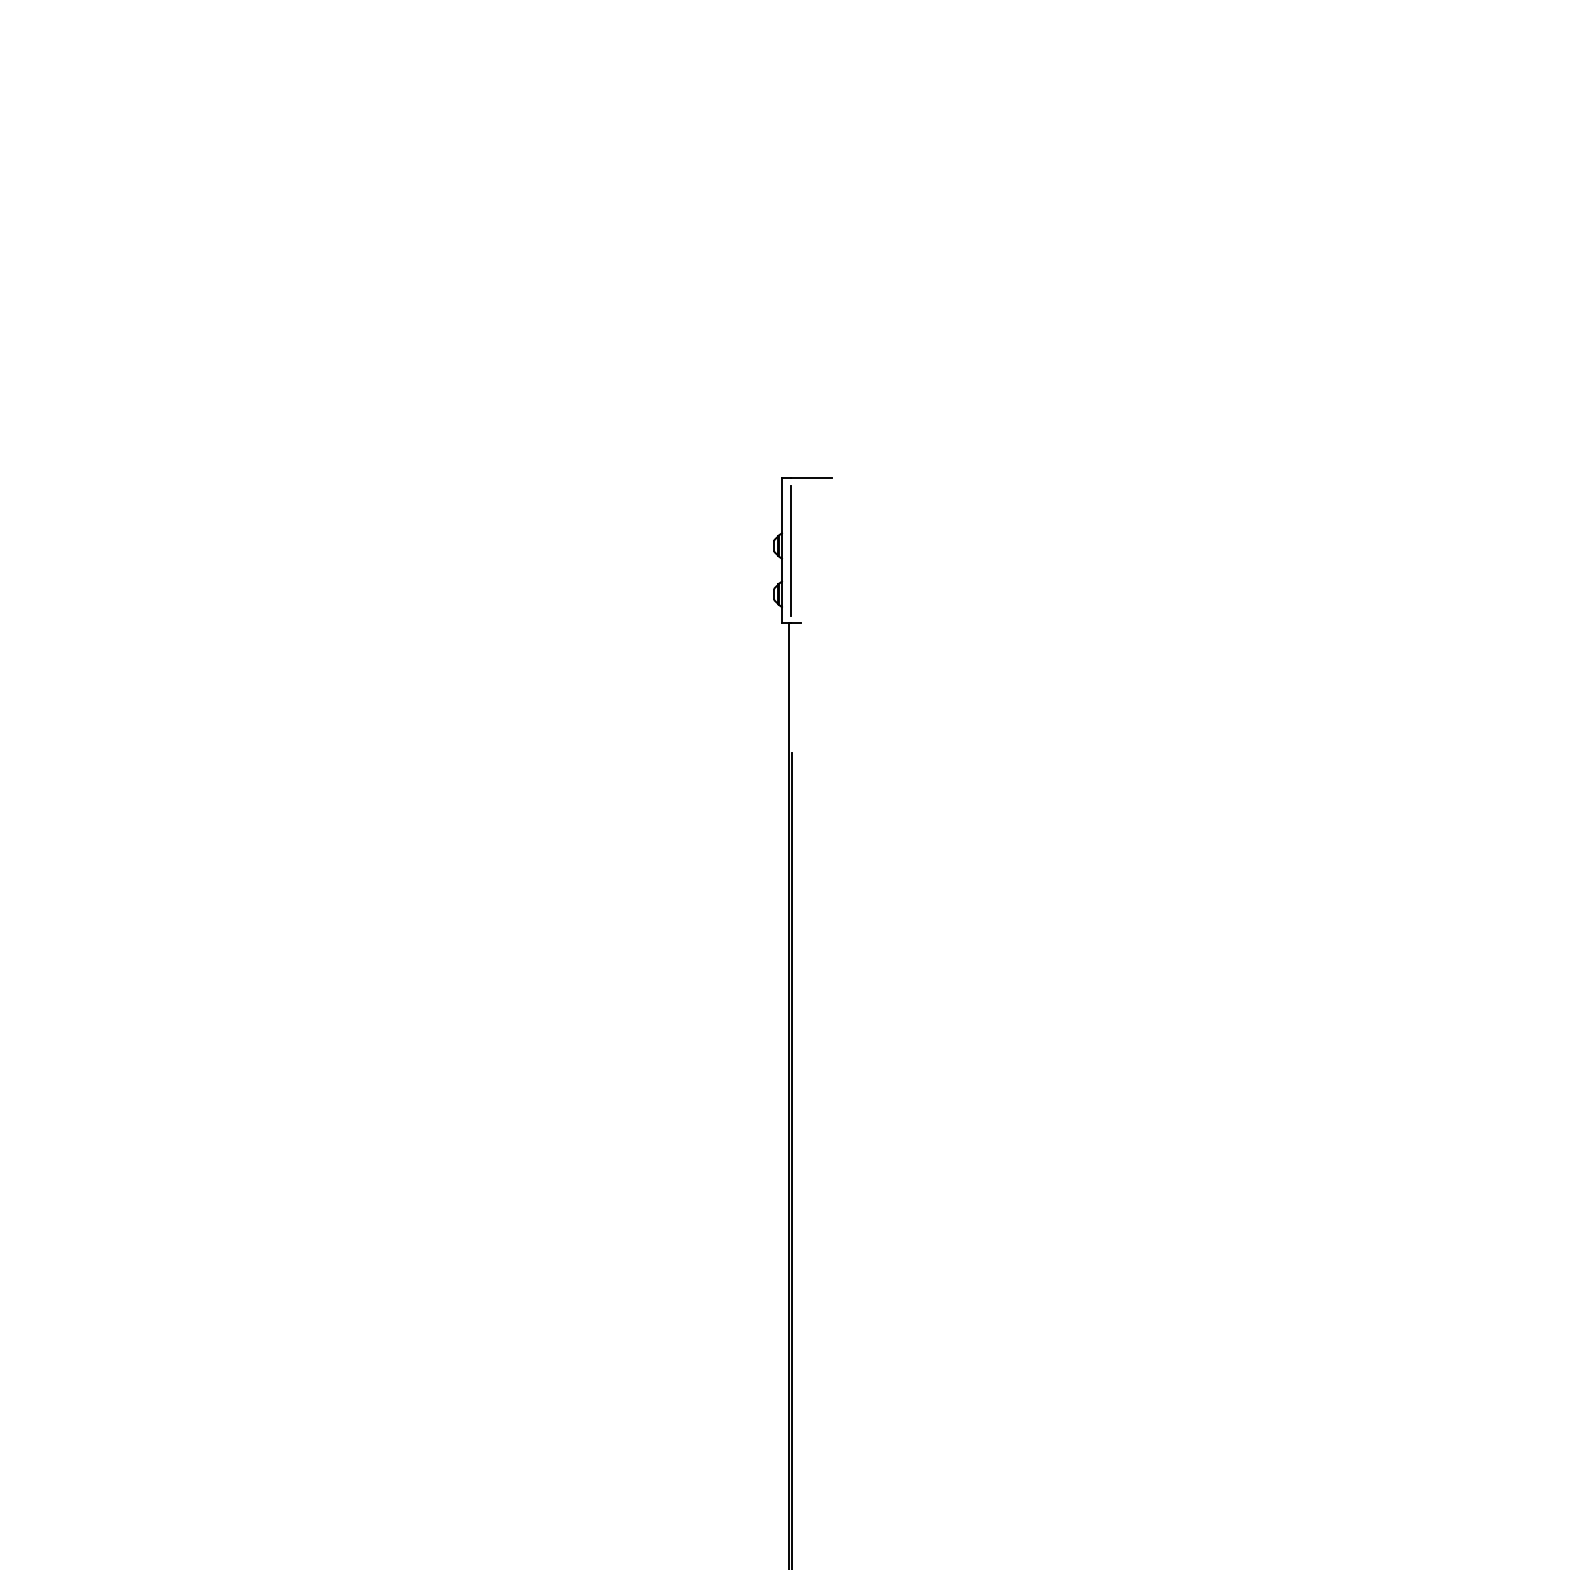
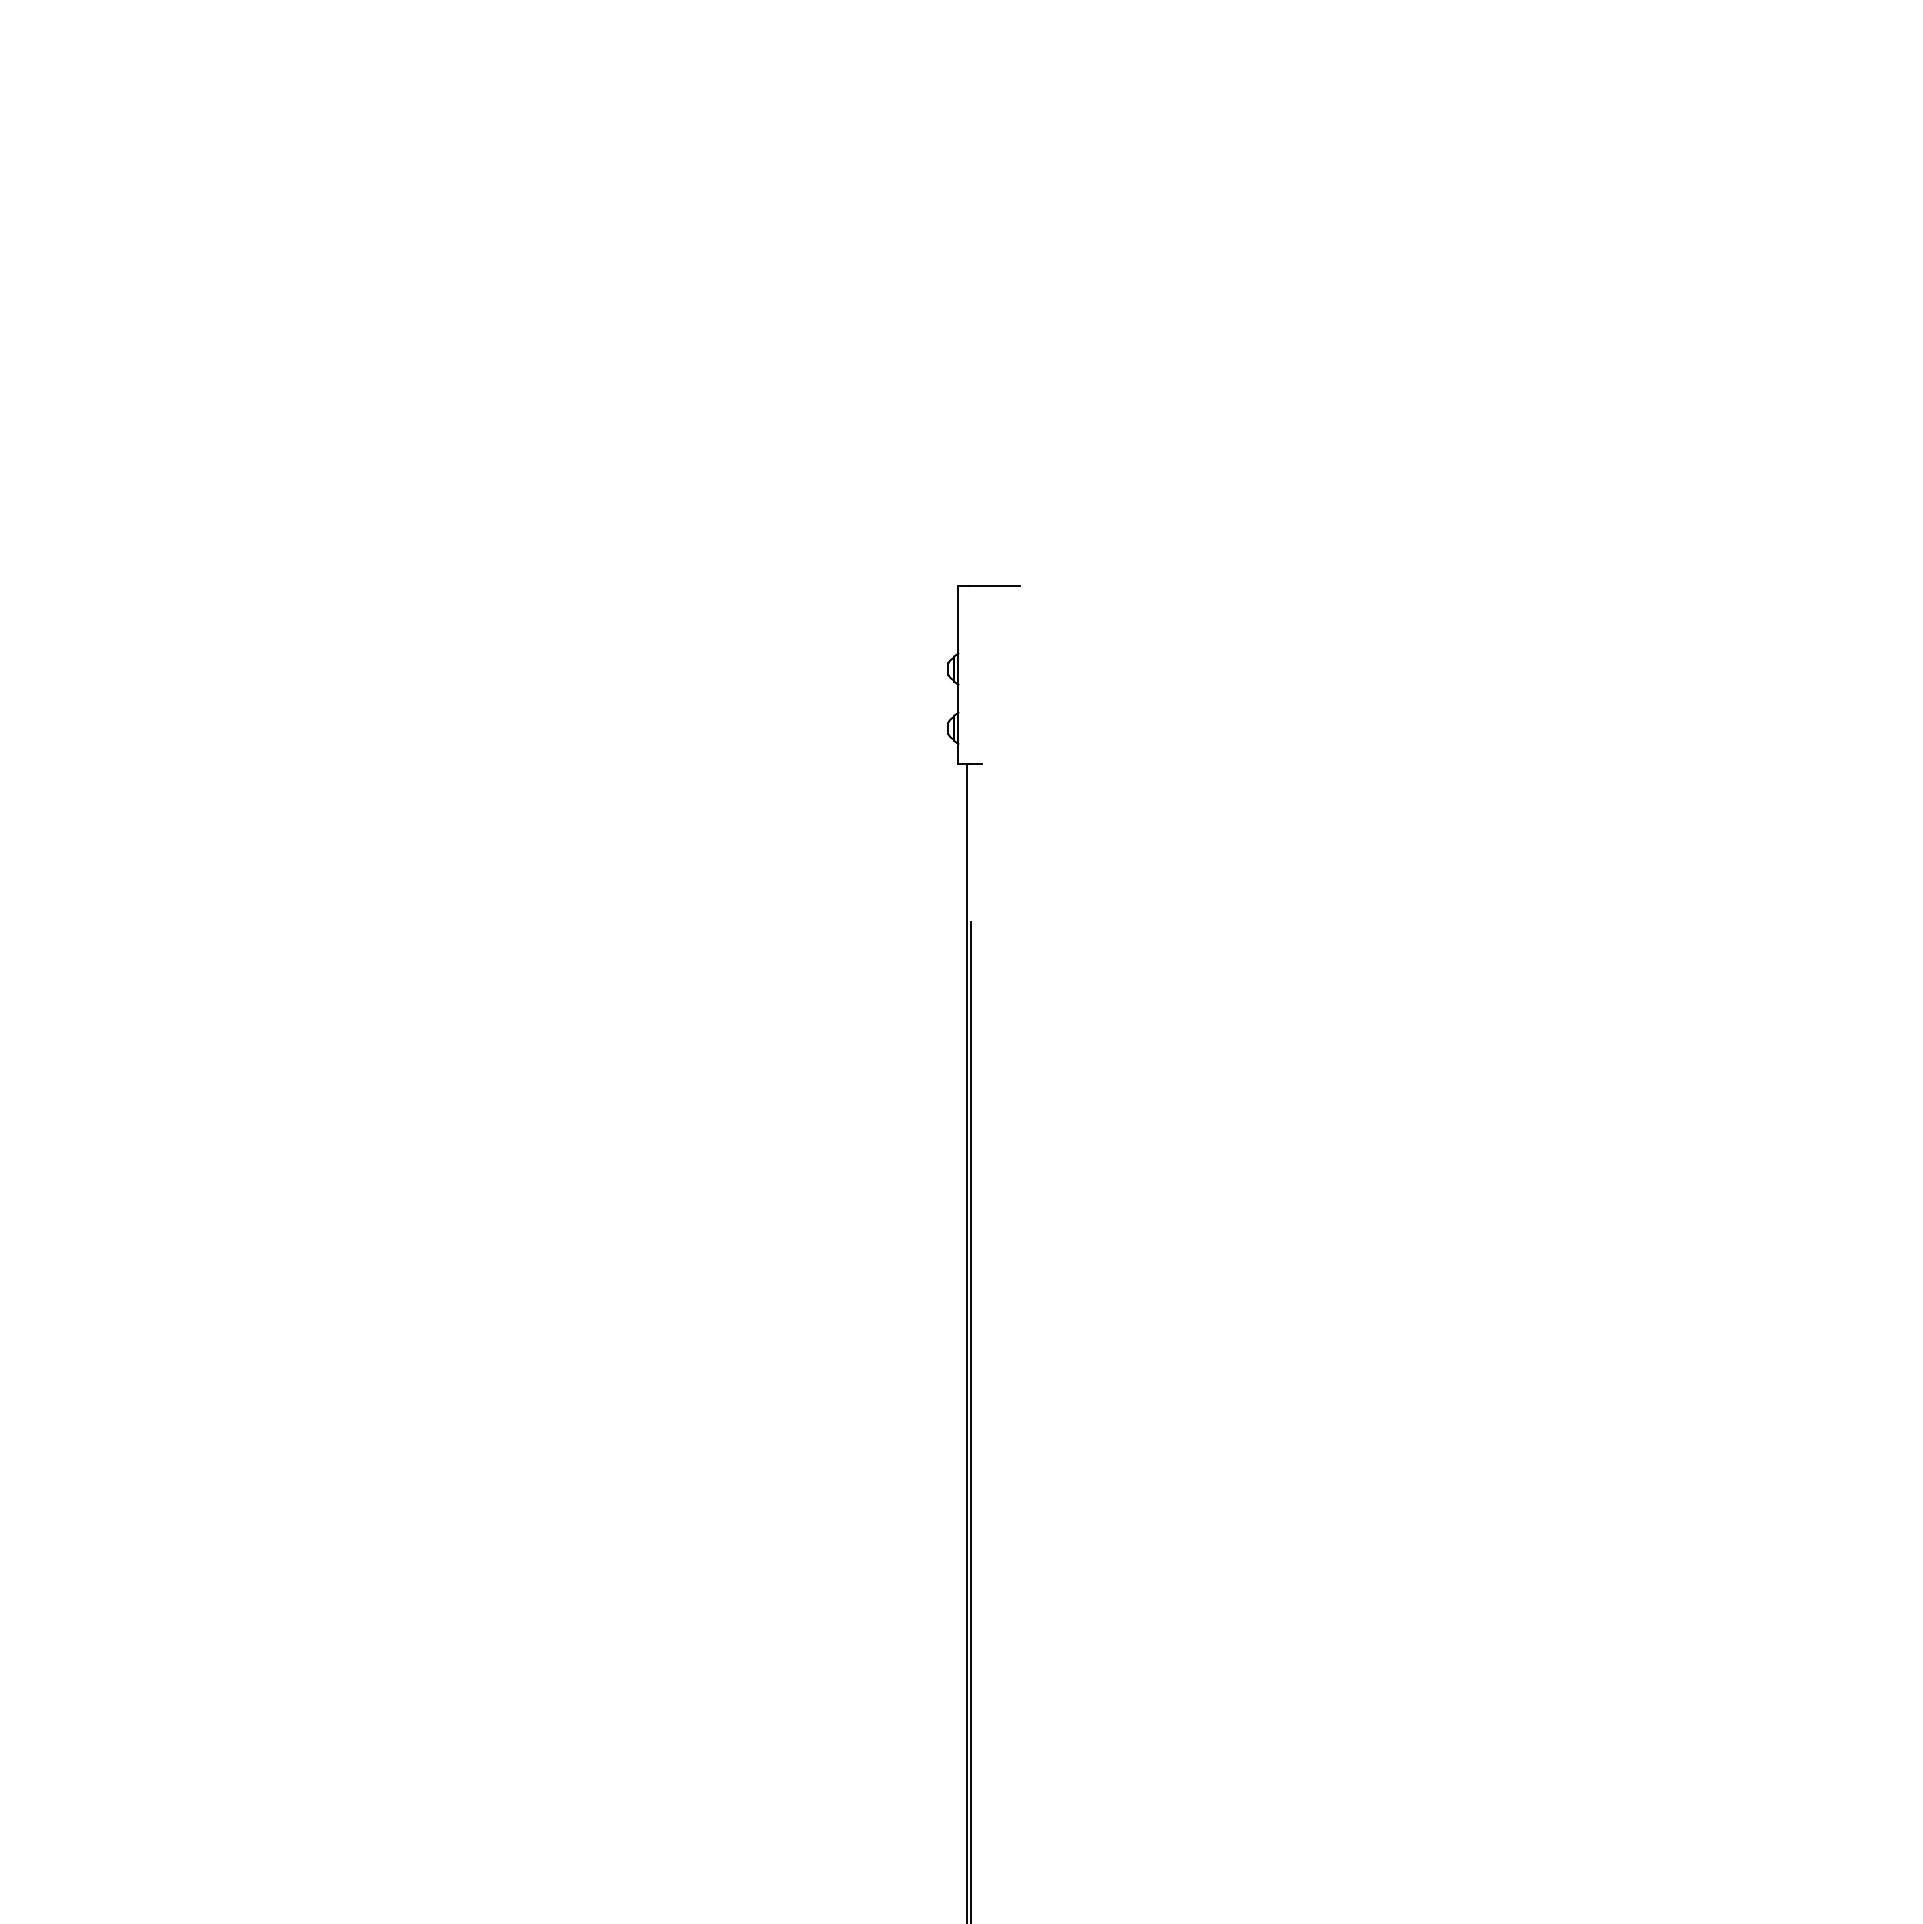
line: (790, 550) -> (968, 674), removed

